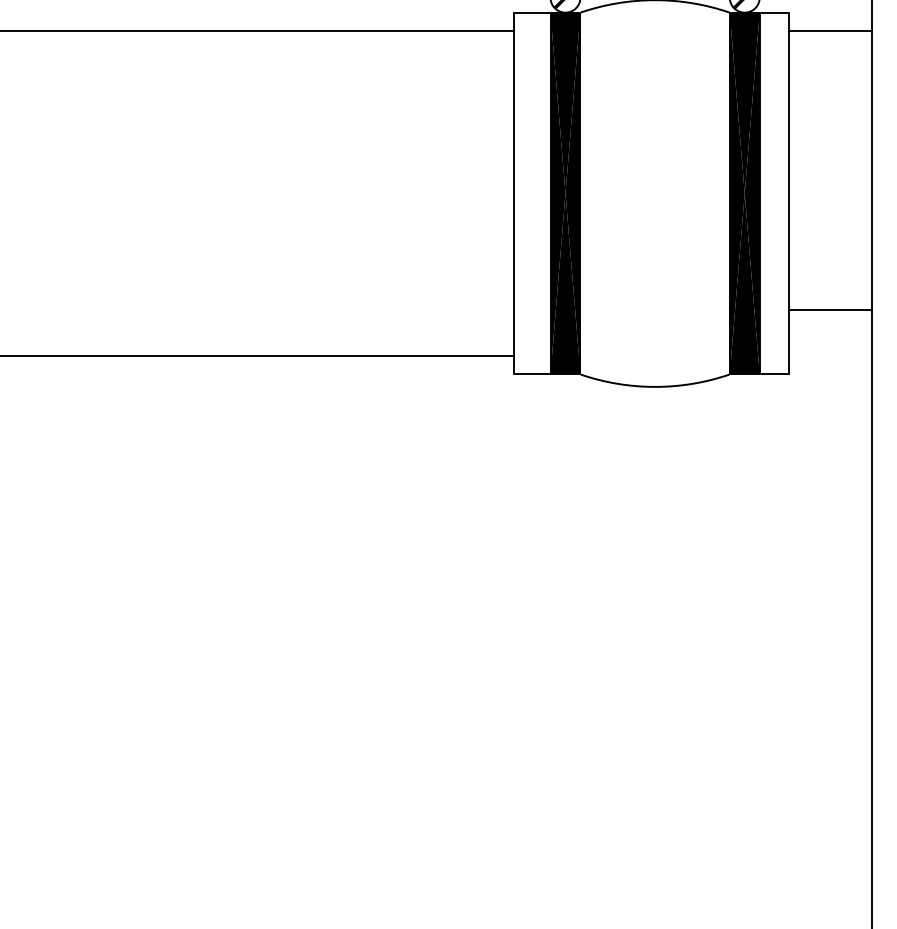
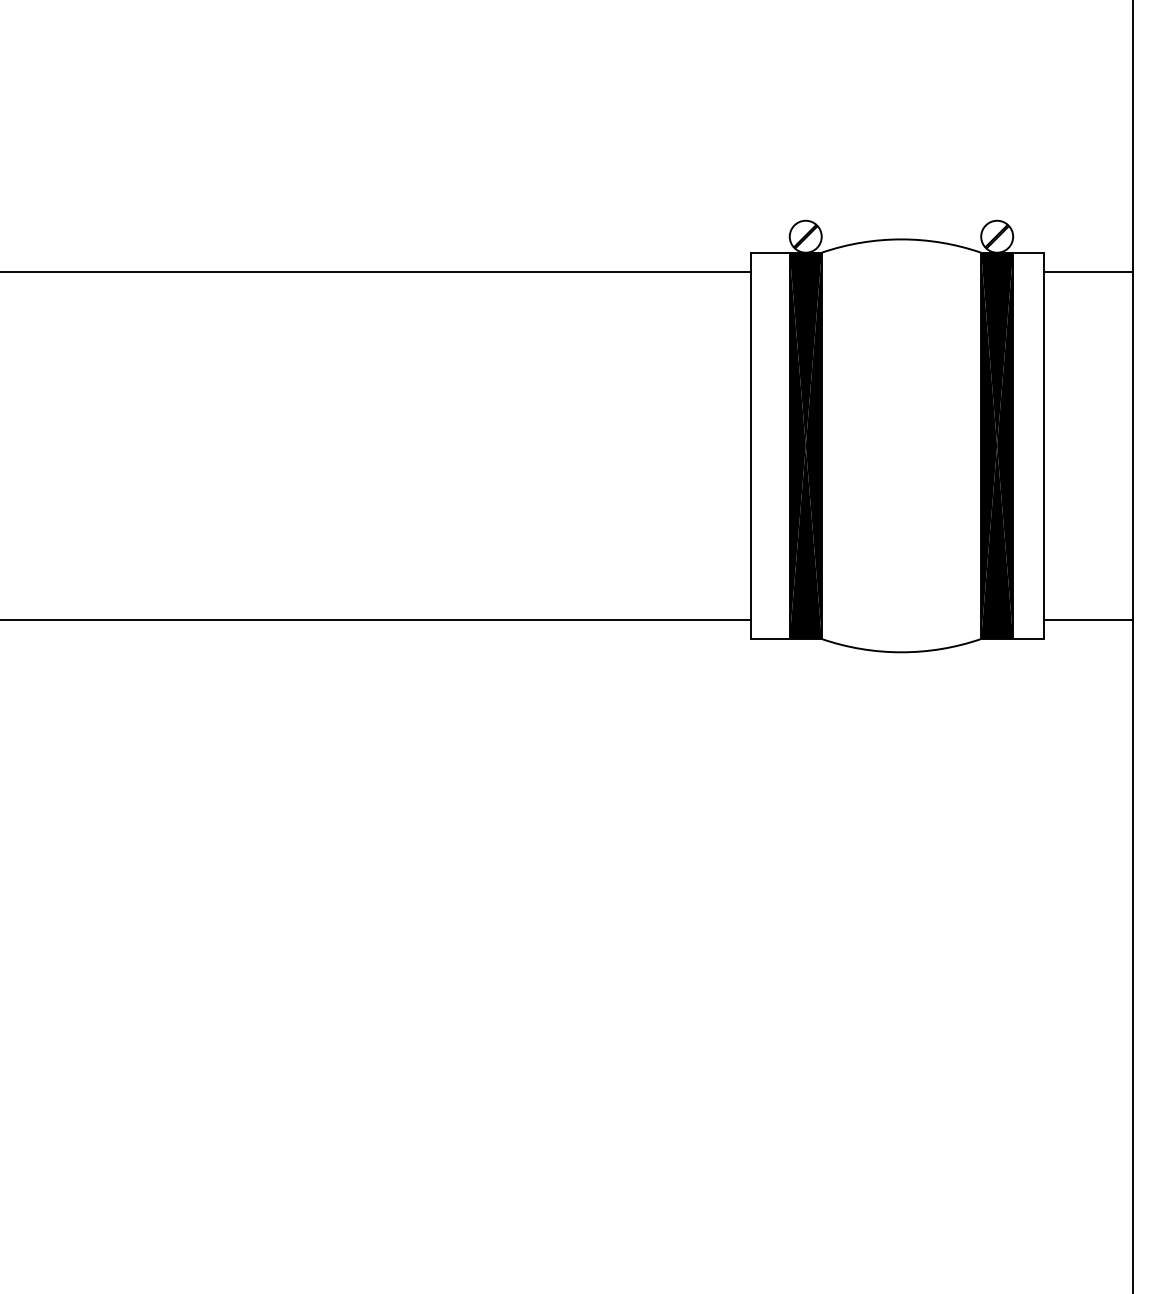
line: (830, 310) -> (1088, 619), moved

